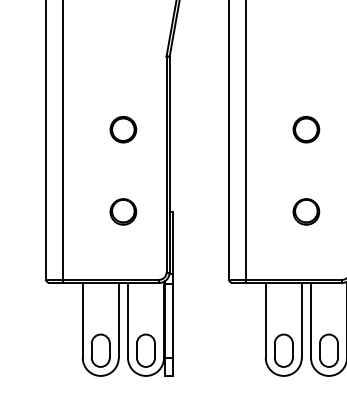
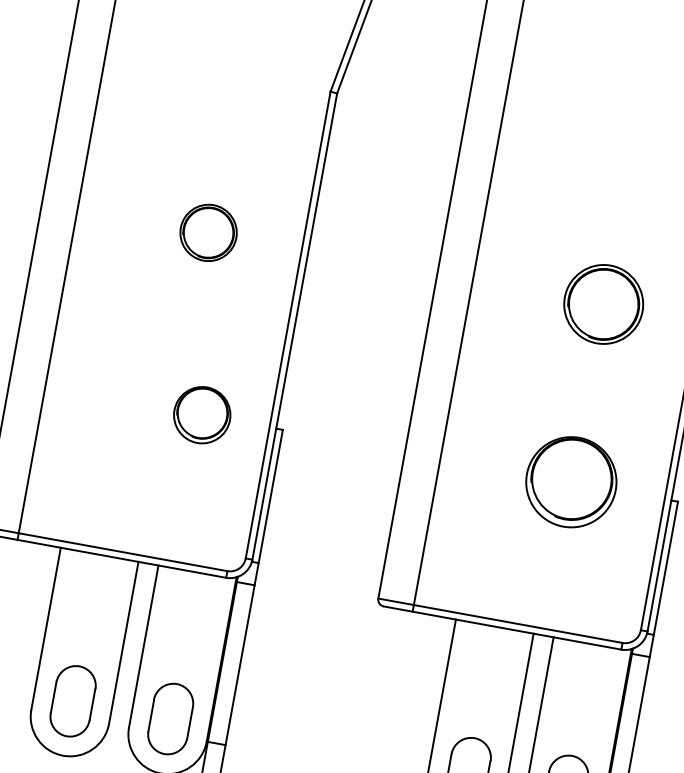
part: (306, 129) -> (604, 304), size x1.4
part: (123, 211) -> (202, 414), moved
part: (306, 211) -> (571, 481), size x1.6

